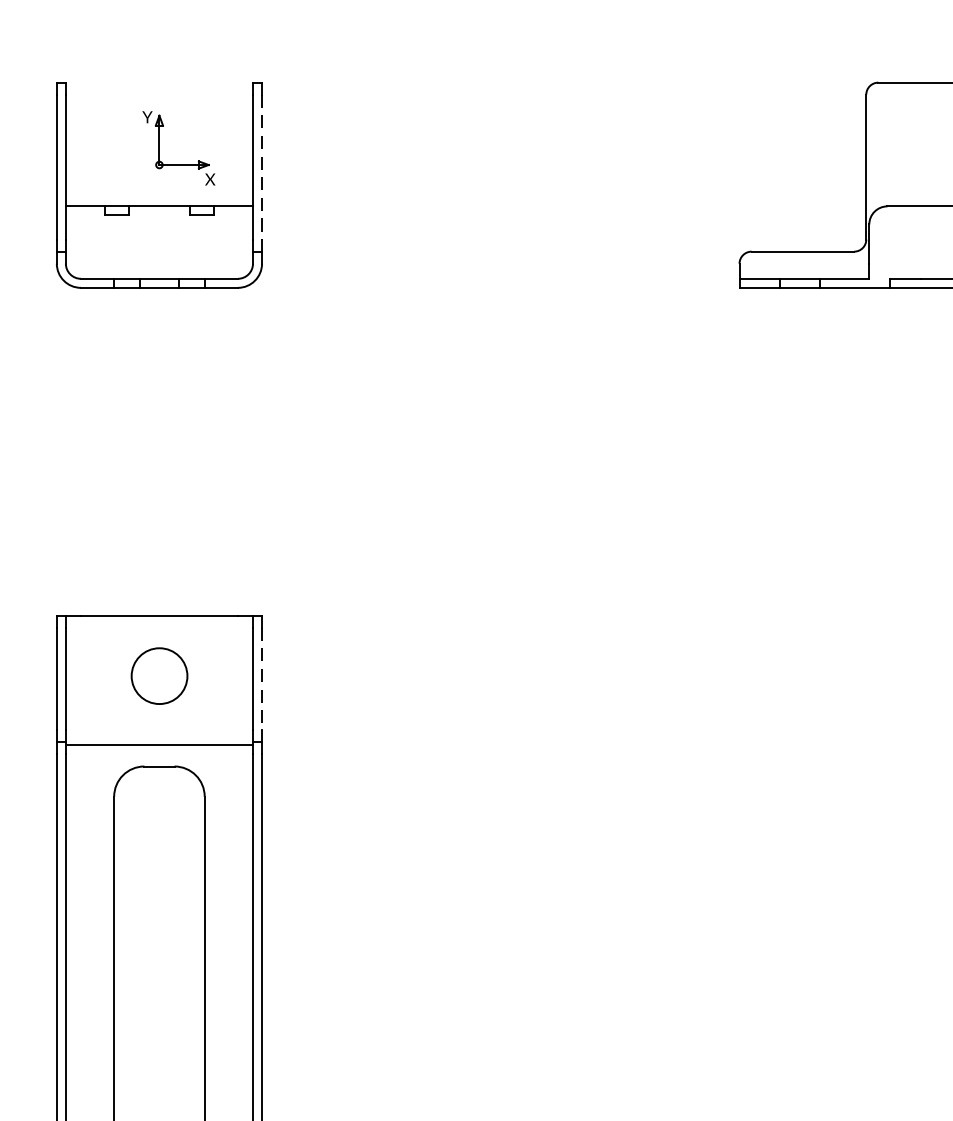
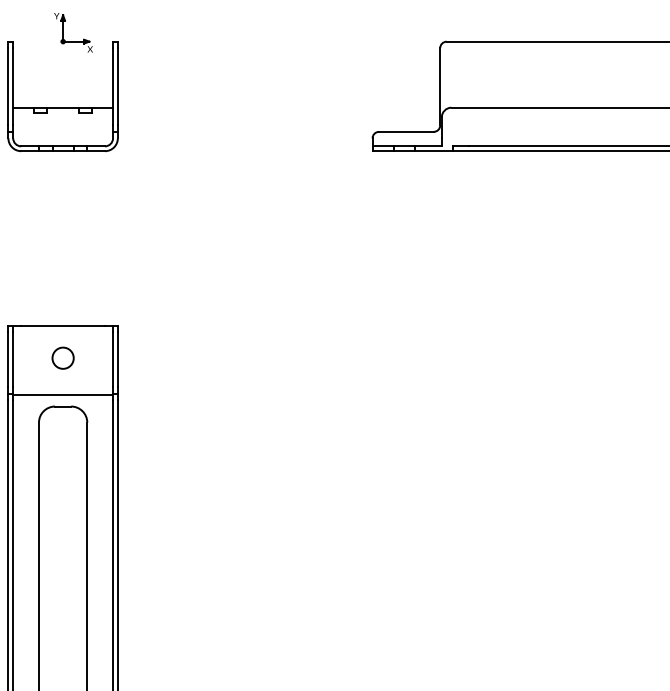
part: (178, 164) -> (73, 41), moved
line: (261, 166) -> (117, 86), dashed -> solid
circle: (158, 674) -> (62, 357), size x0.71
line: (261, 680) -> (117, 360), dashed -> solid

